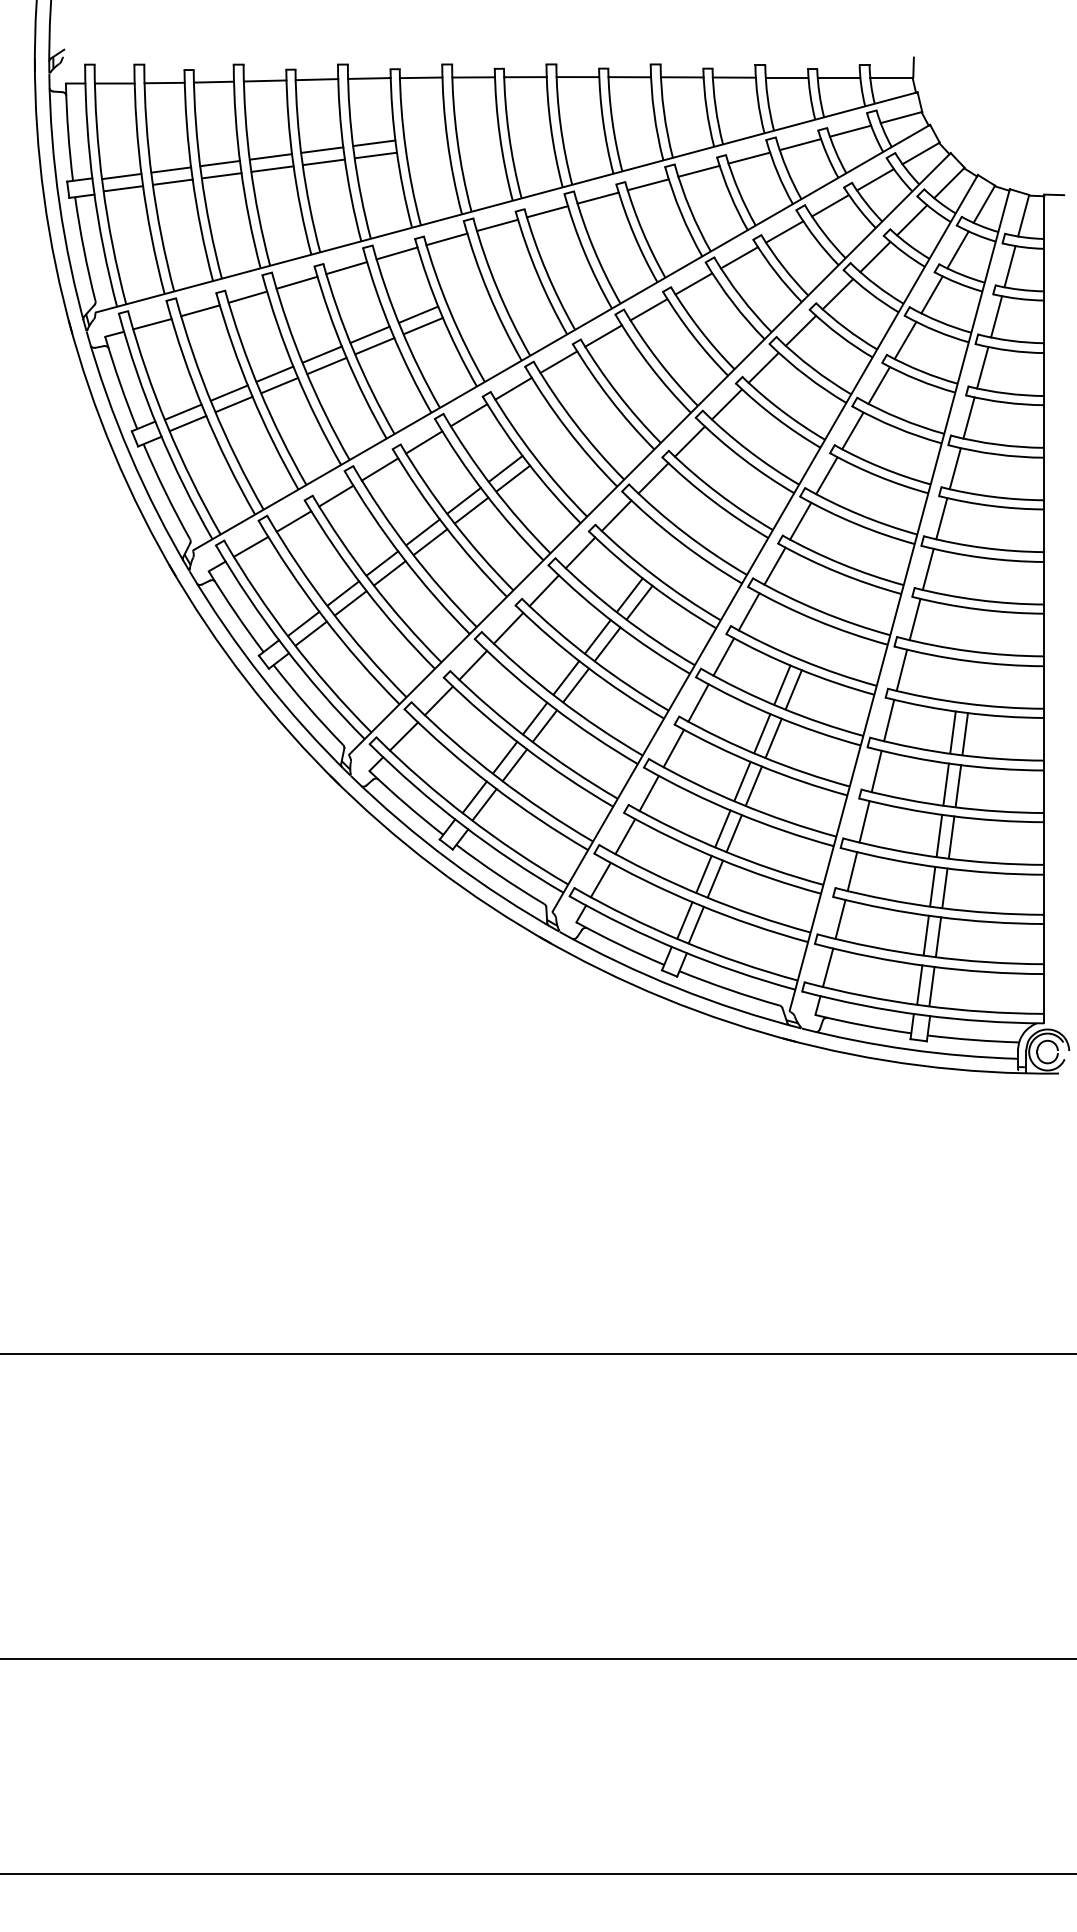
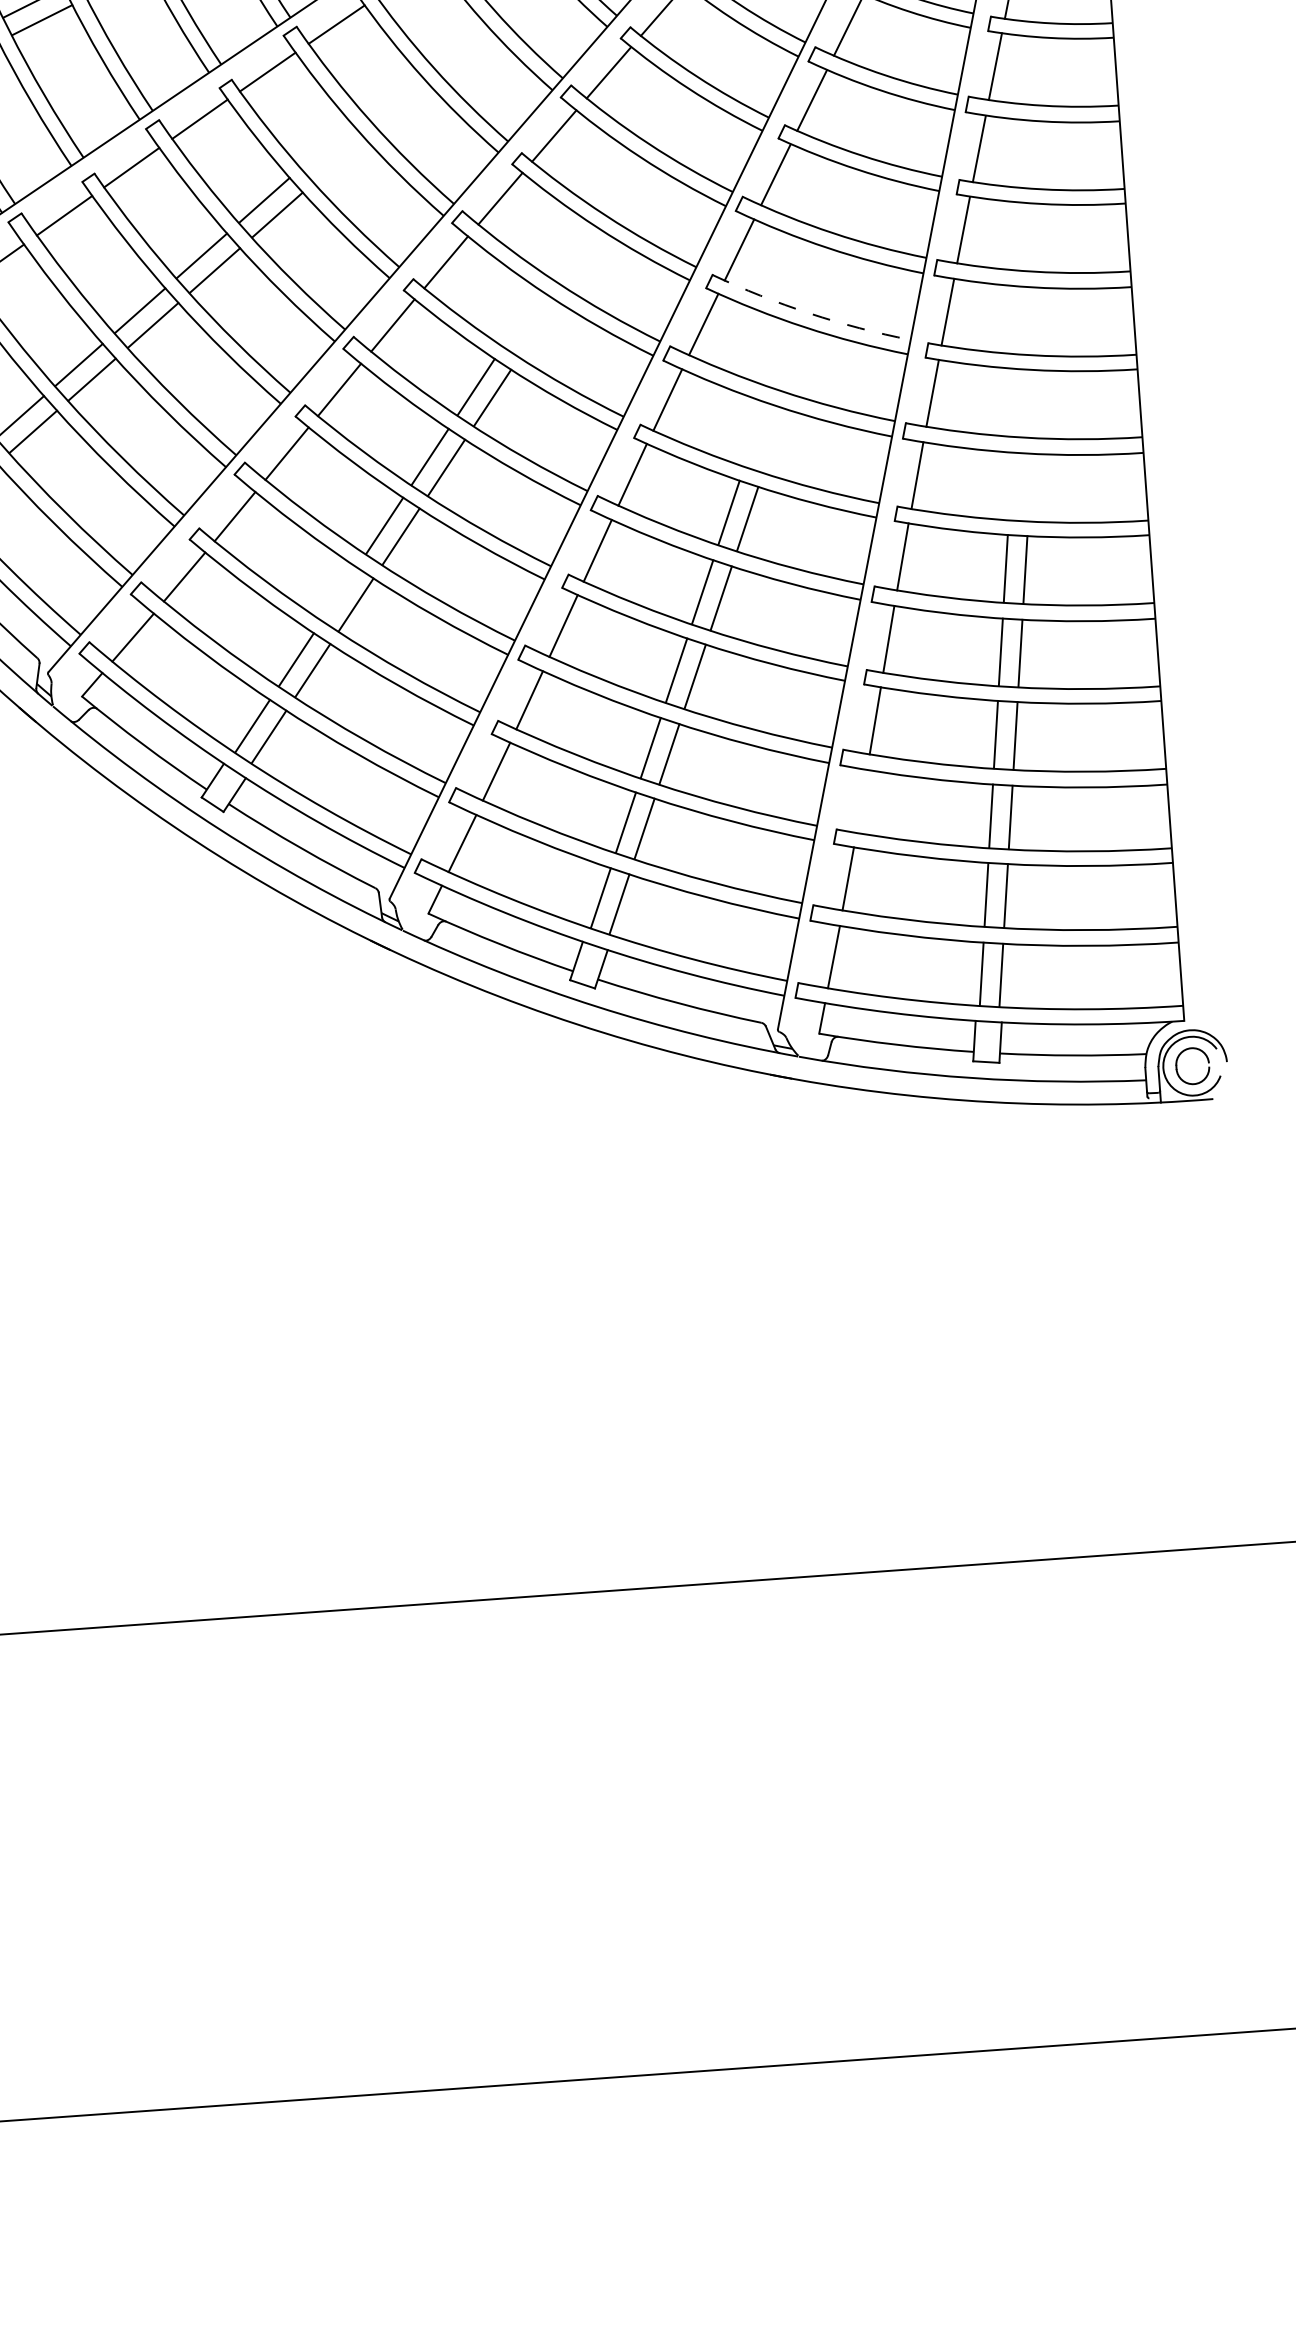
arc: (841, 564) -> (809, 314), solid -> dashed
line: (535, 718) -> (340, 594), removed
line: (852, 871) -> (861, 801), removed

